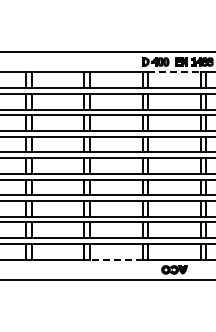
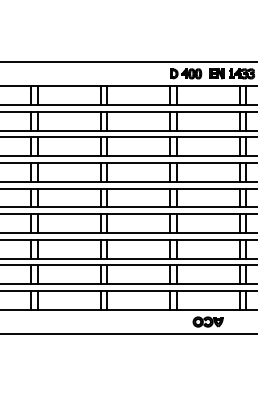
line: (174, 72) -> (208, 86), dashed -> solid
line: (115, 259) -> (137, 309), dashed -> solid

